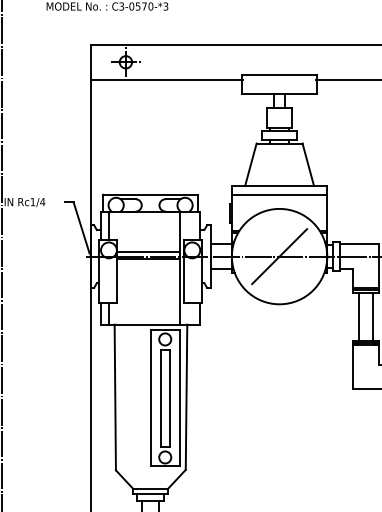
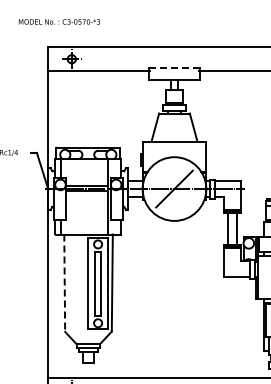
line: (279, 74) -> (174, 67), solid -> dashed
line: (279, 194) -> (174, 147), removed
line: (114, 397) -> (64, 283), solid -> dashed

